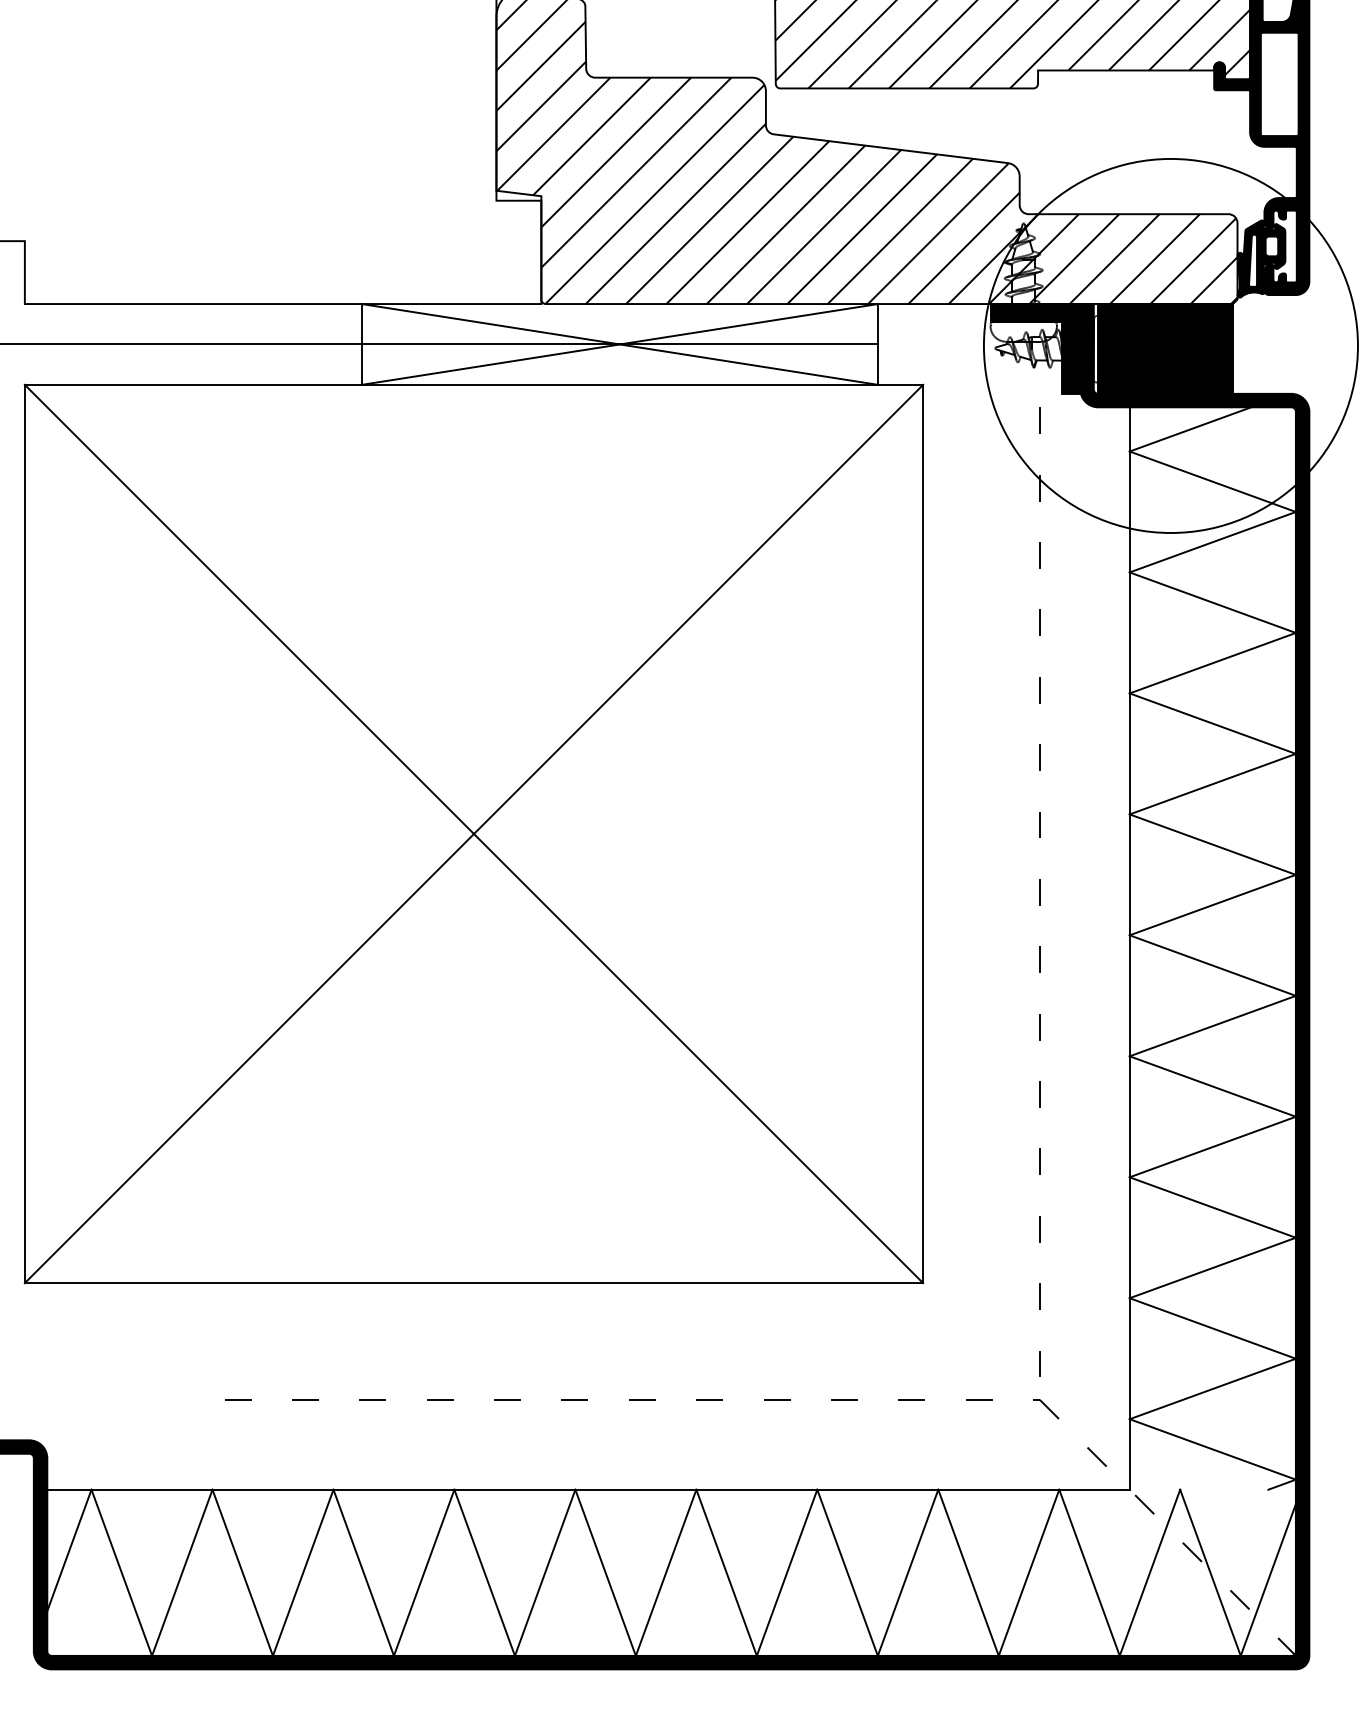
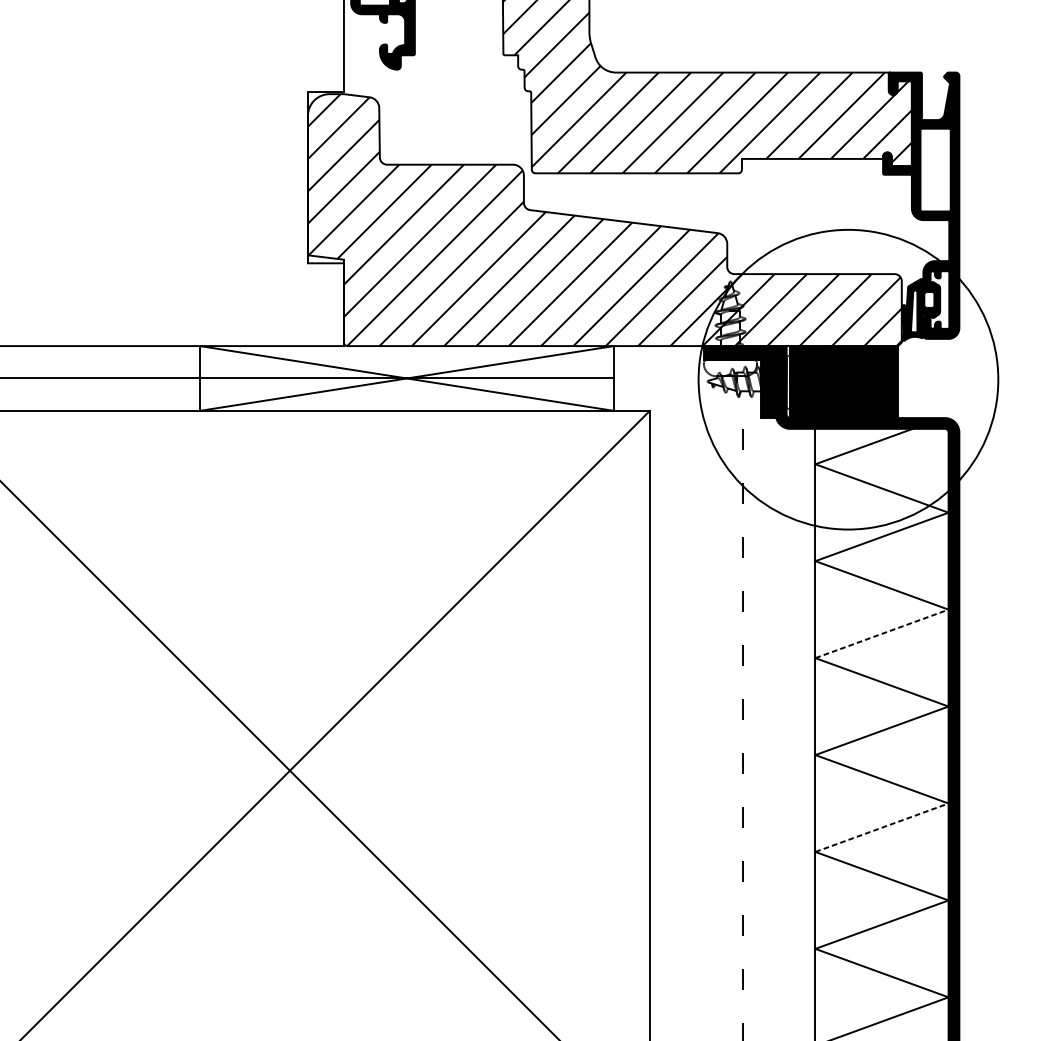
line: (1213, 663) -> (882, 634), solid -> dashed
line: (1213, 904) -> (882, 827), solid -> dashed

